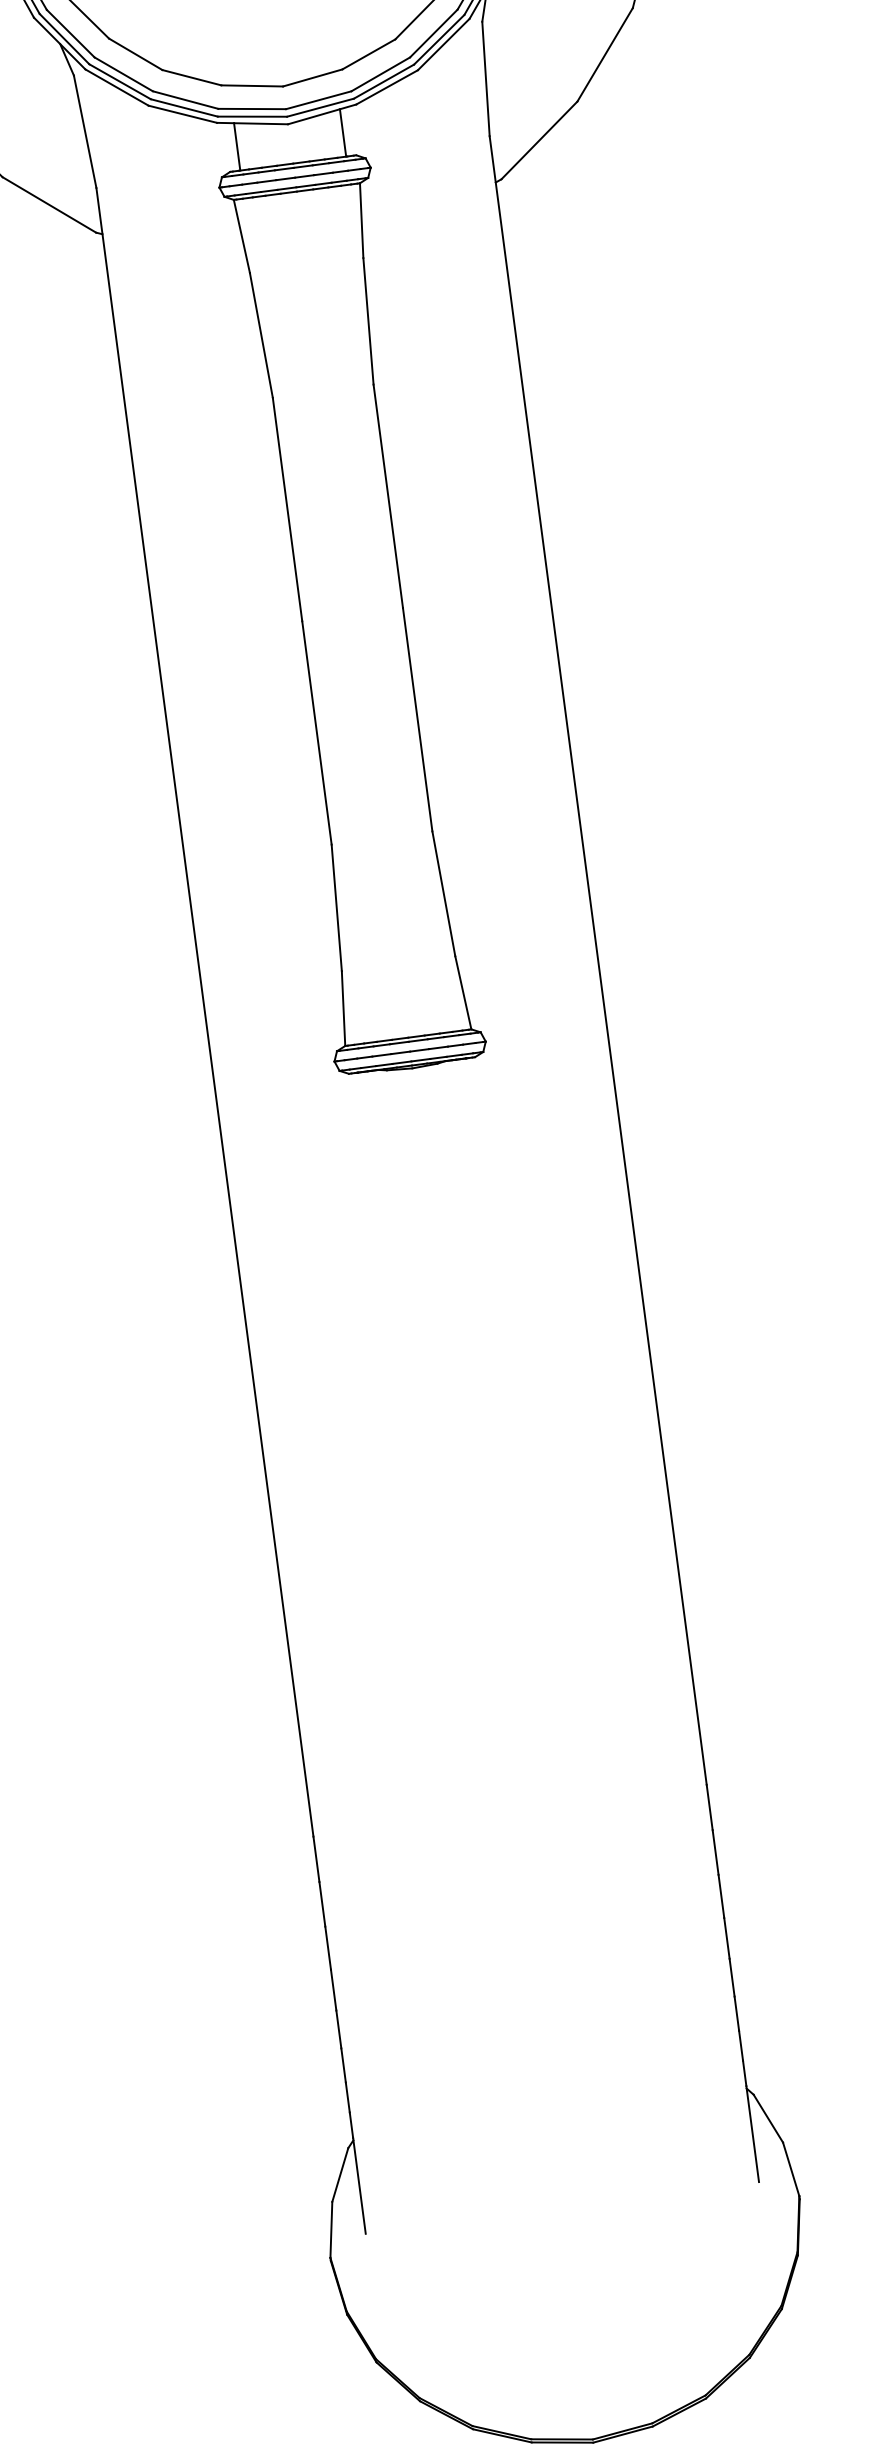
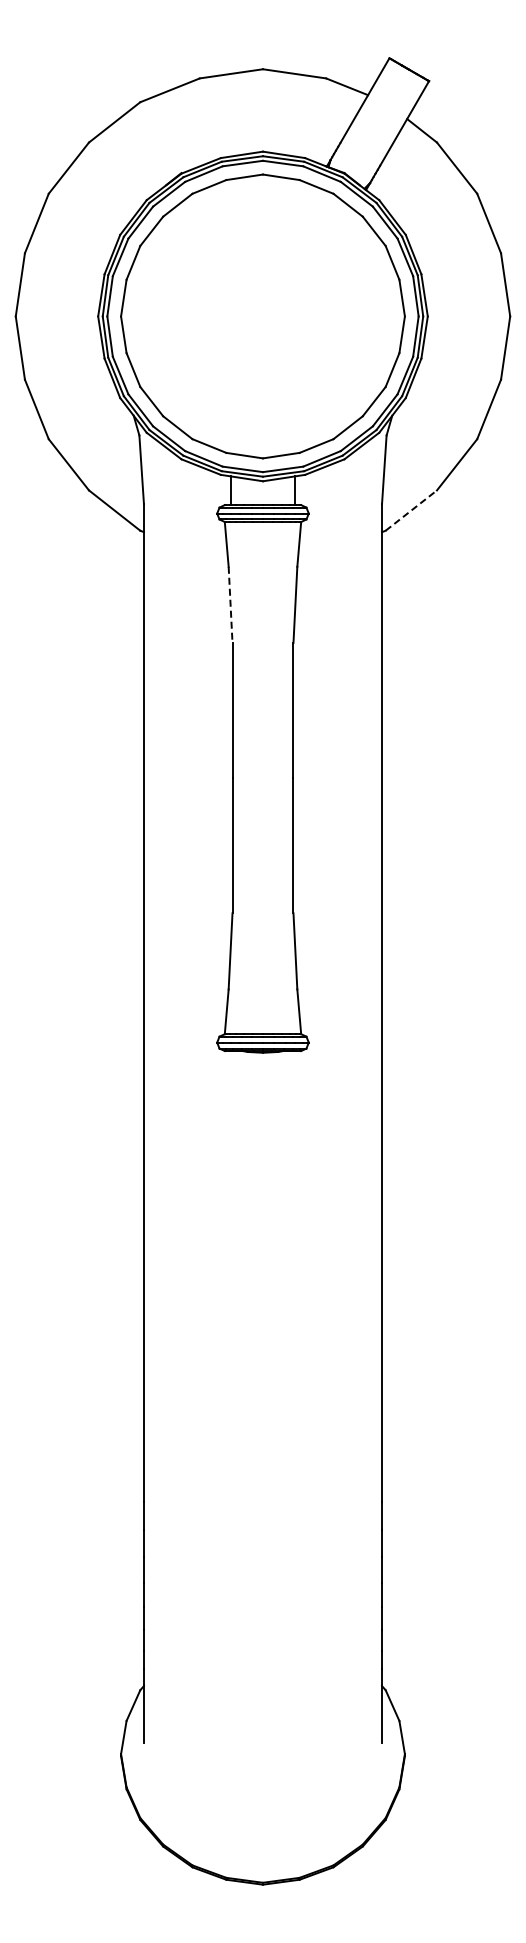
line: (539, 140) -> (411, 510), solid -> dashed
line: (261, 336) -> (230, 605), solid -> dashed

